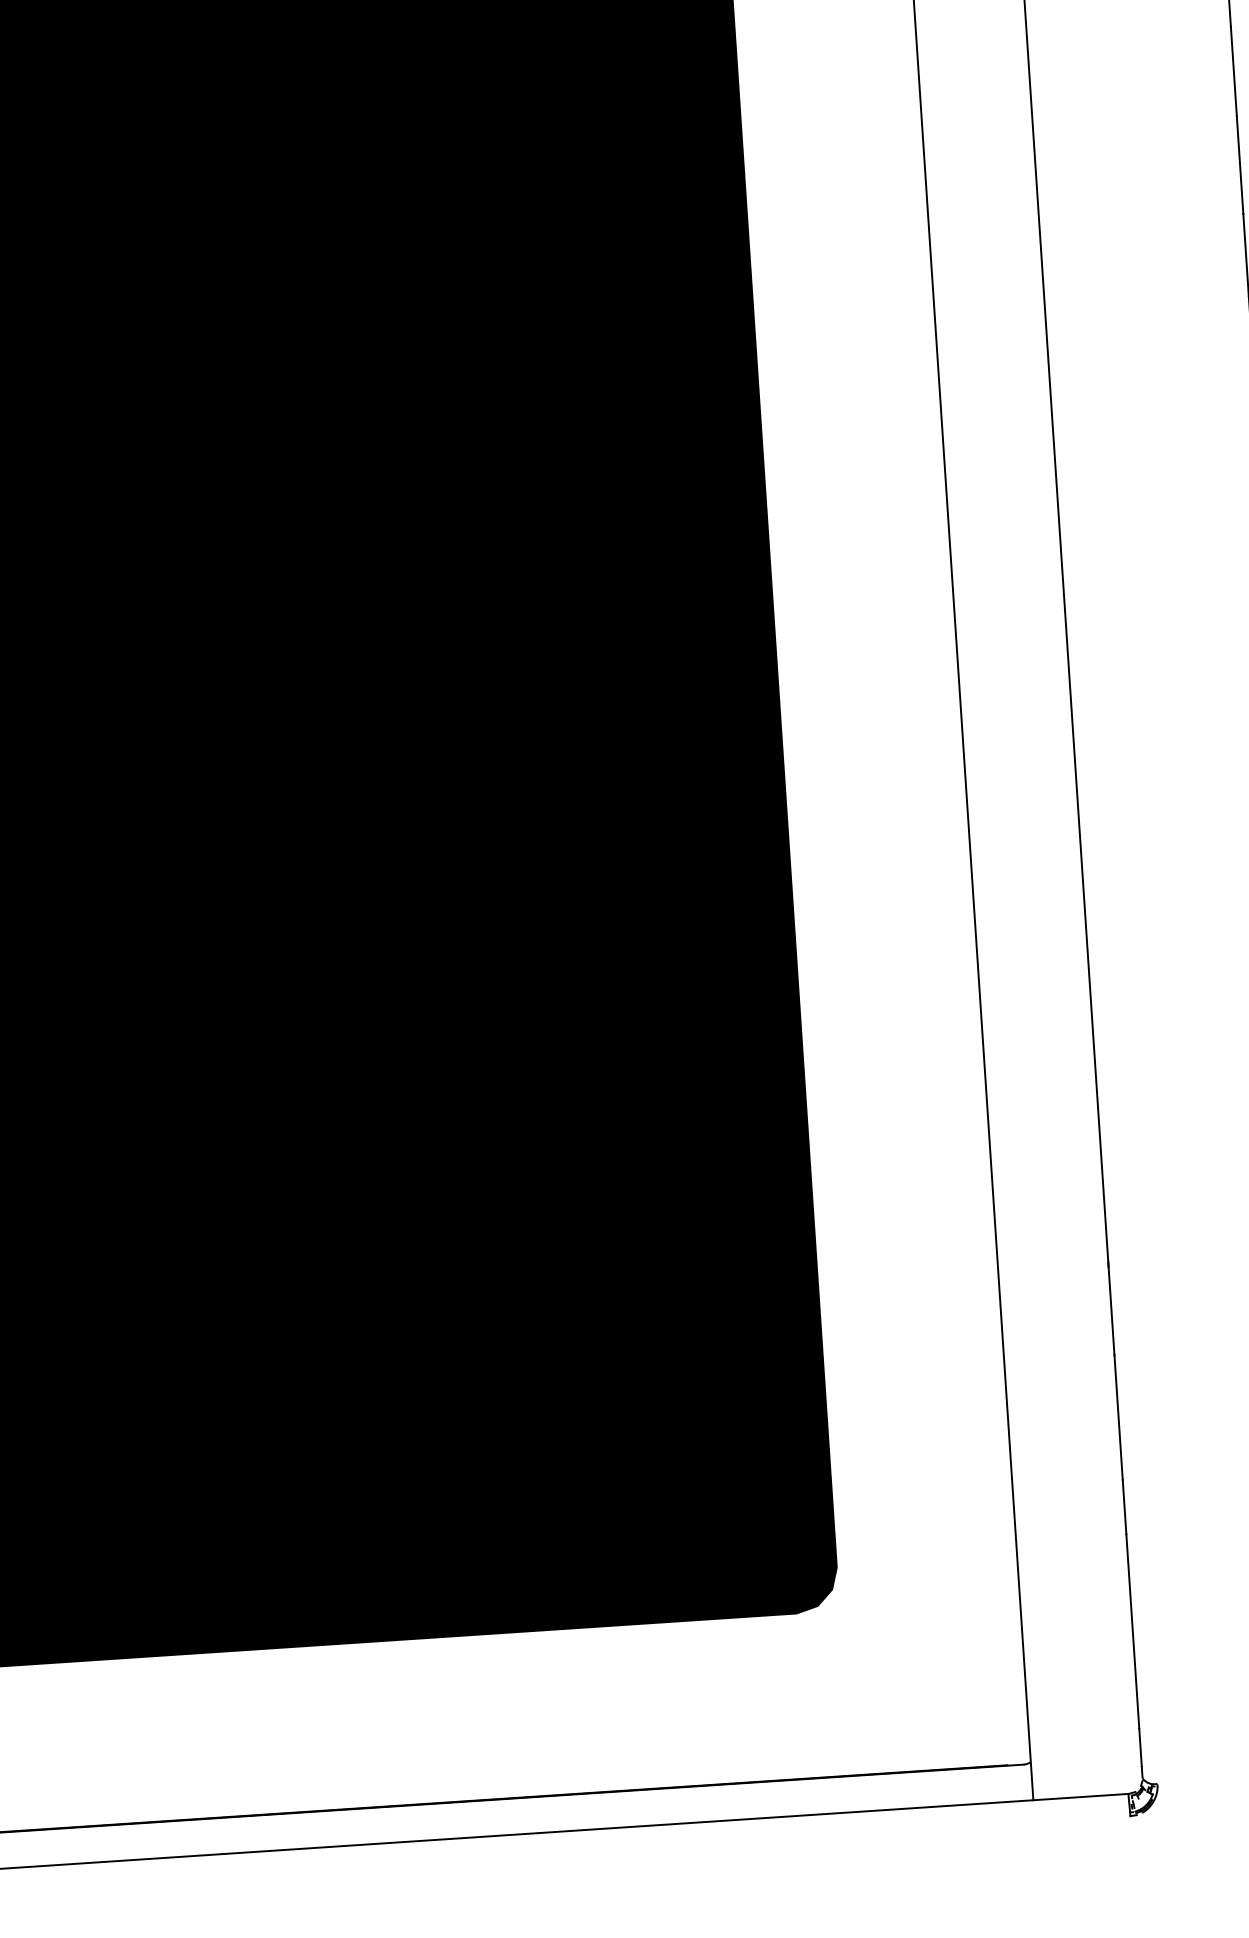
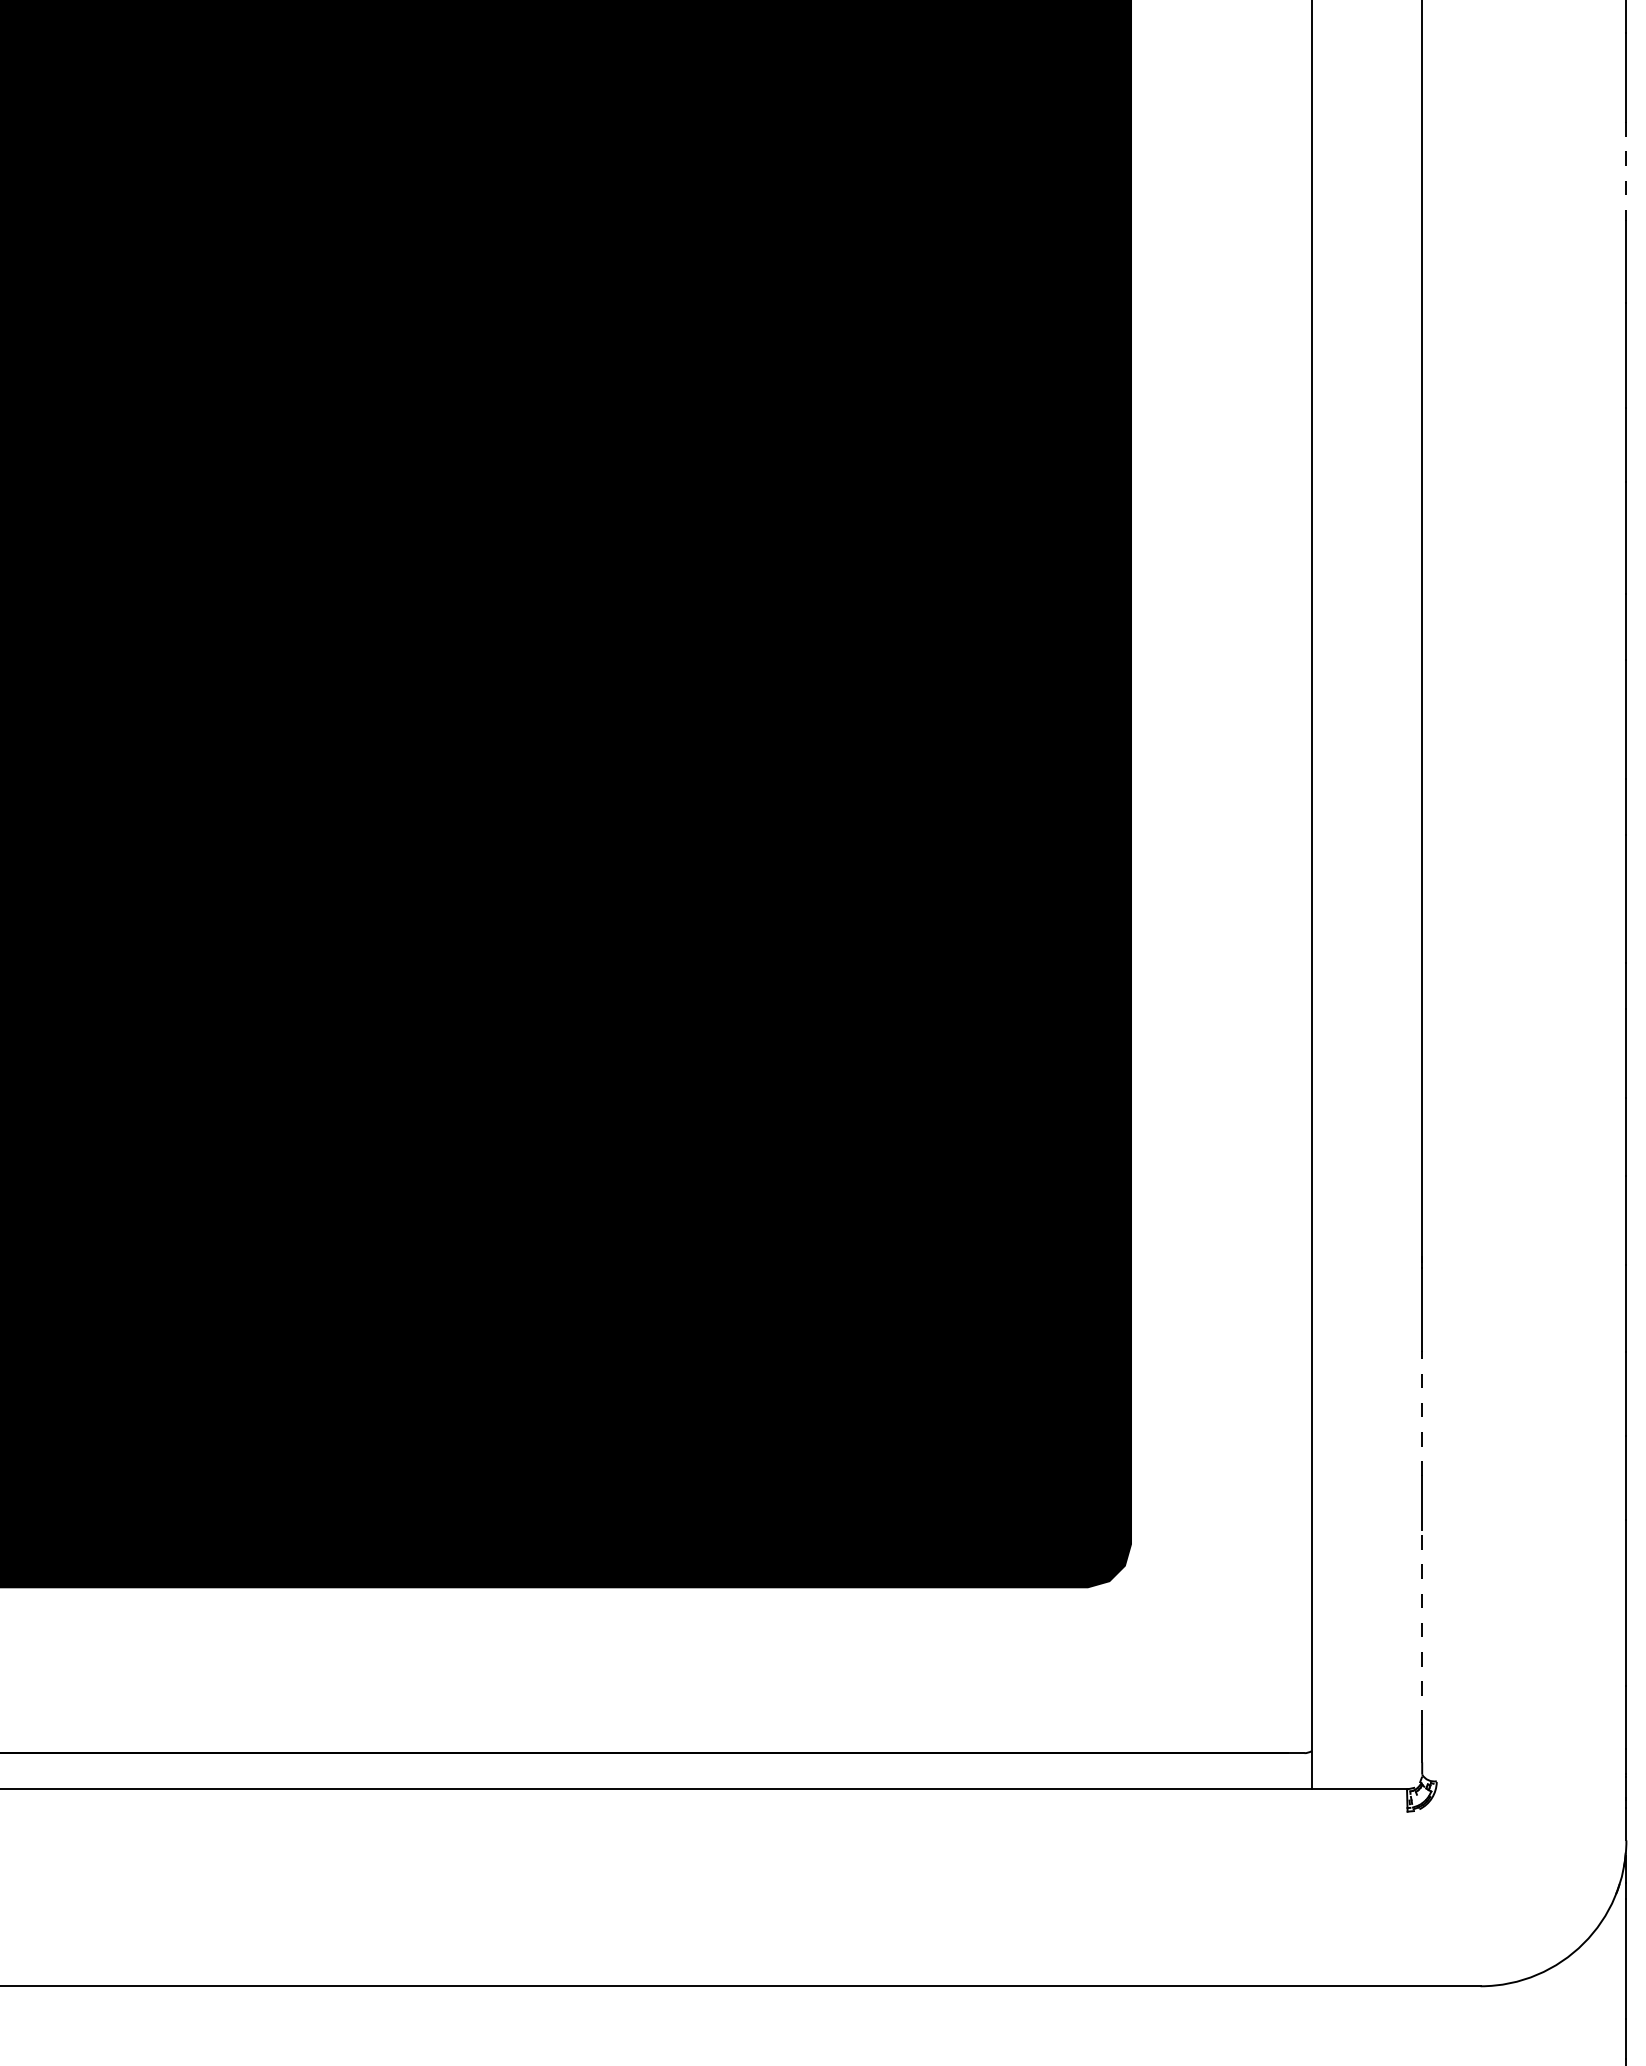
line: (1240, 165) -> (1626, 171), solid -> dashed
line: (1118, 1416) -> (1422, 1412), solid -> dashed
line: (1133, 1631) -> (1422, 1627), solid -> dashed

